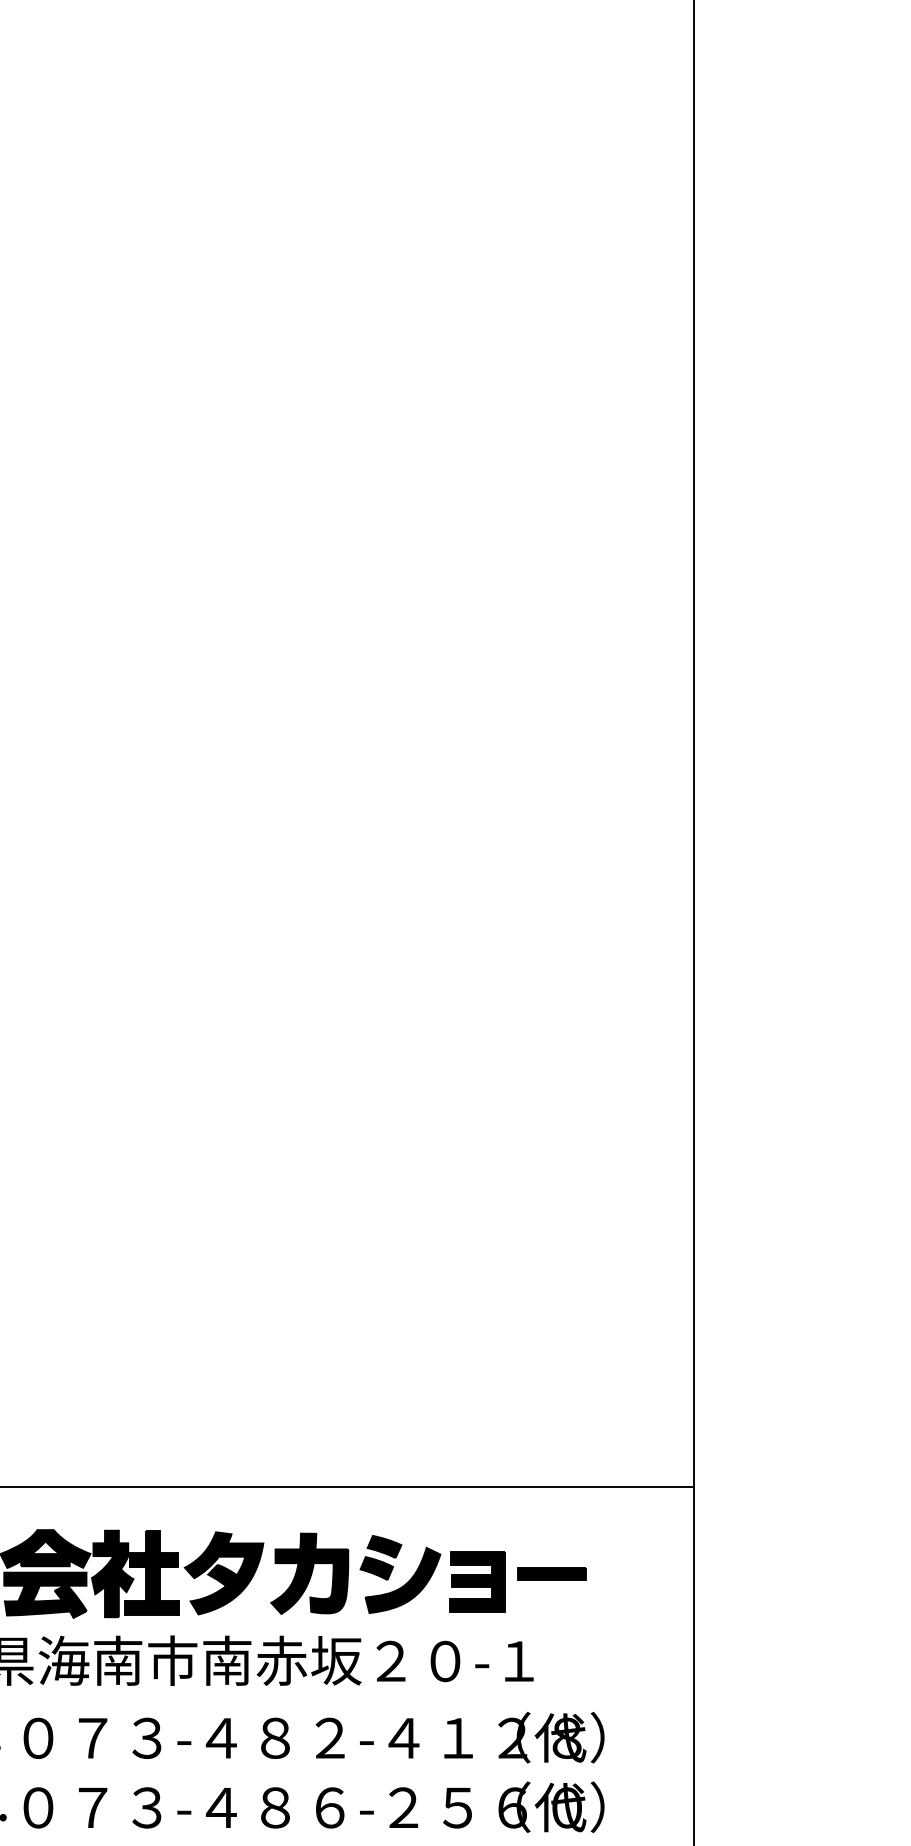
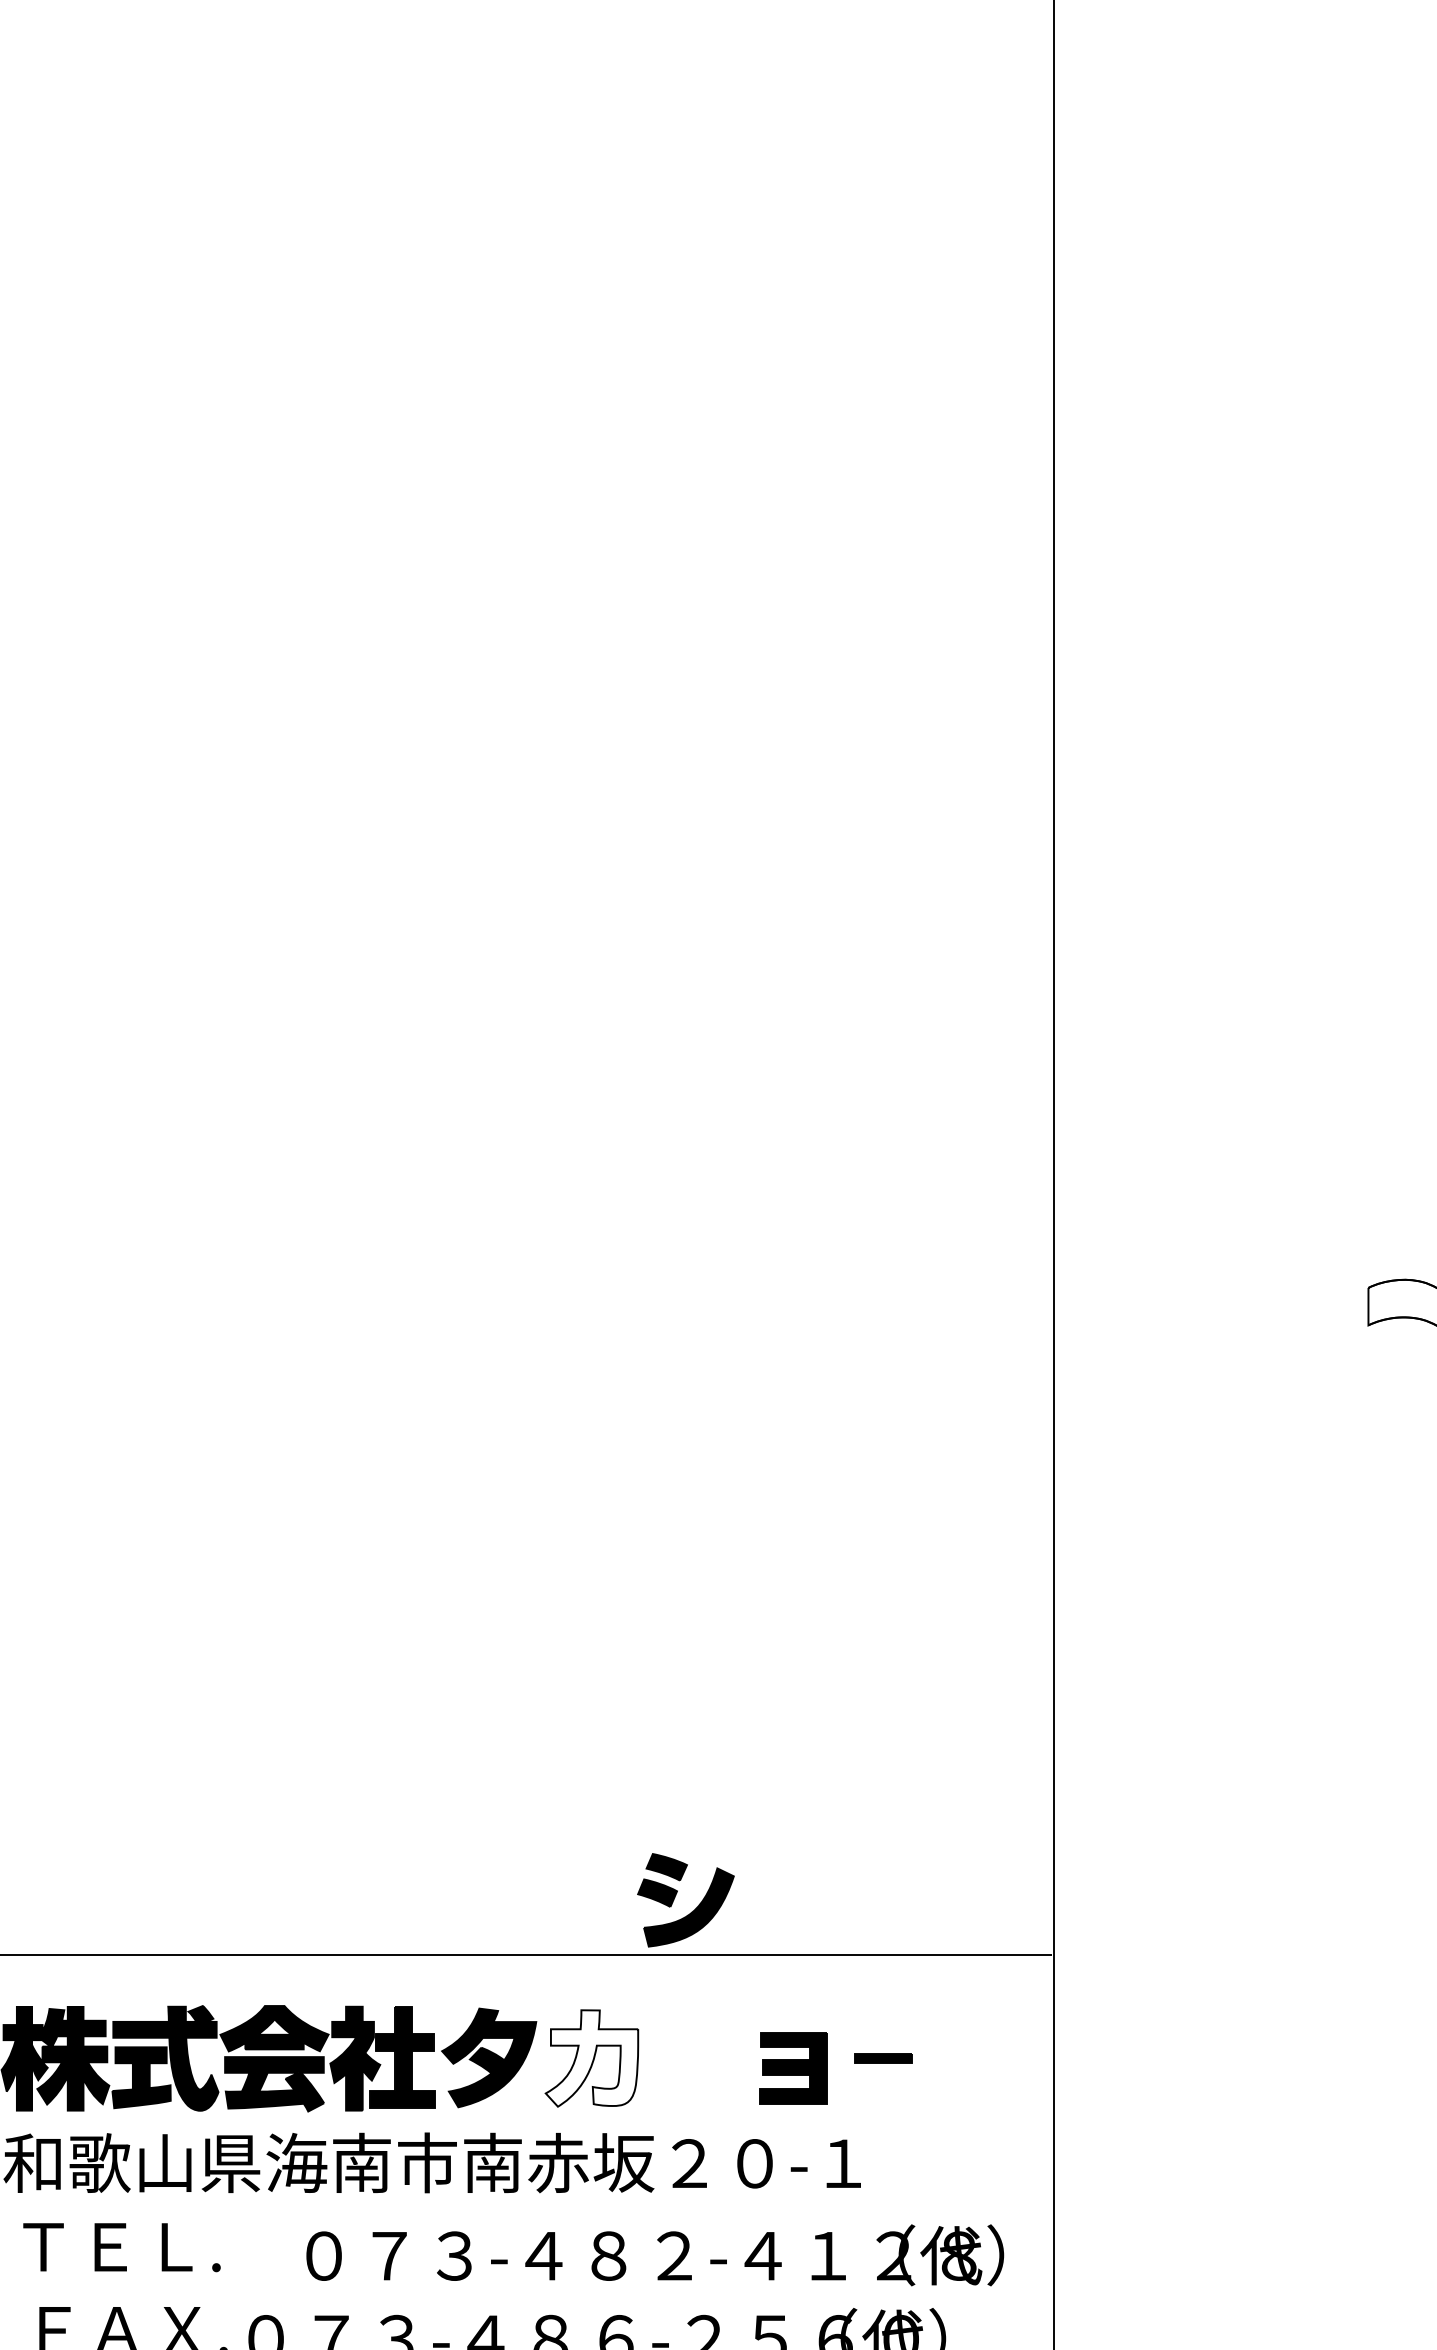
part: (392, 1570) -> (676, 1895), moved
fill: (309, 1573) -> (591, 2058), removed
part: (552, 1573) -> (883, 2058), size x0.7
text: (314, 1737) -> (655, 2255), moved

